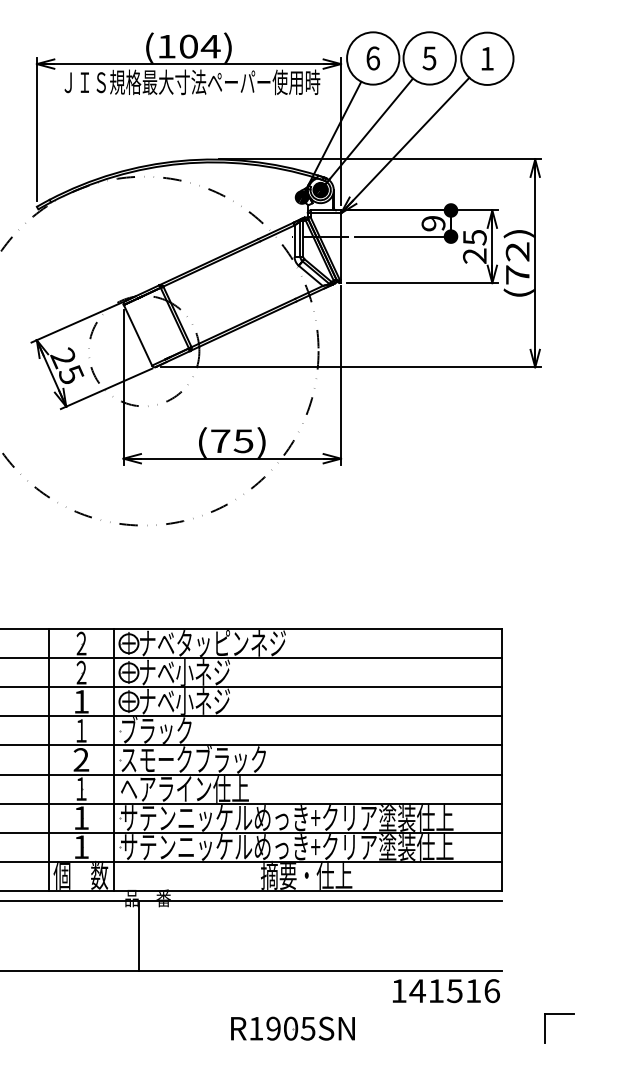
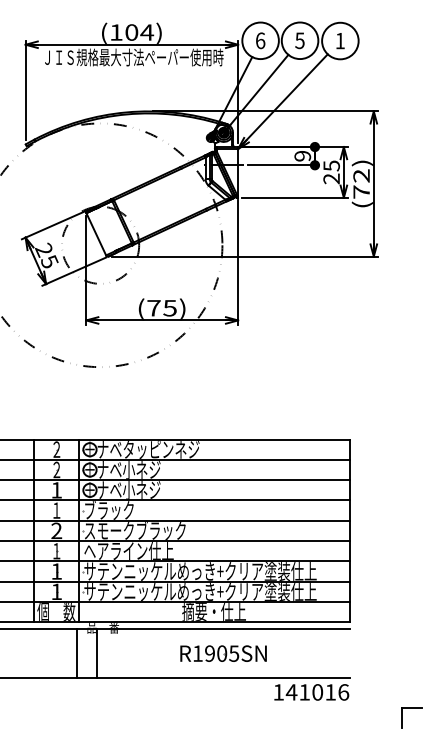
line: (109, 935) -> (76, 653), added
text: (454, 991) -> (317, 692), 141516 -> 141016
part: (559, 1014) -> (411, 708), moved
part: (292, 1028) -> (223, 653), moved

